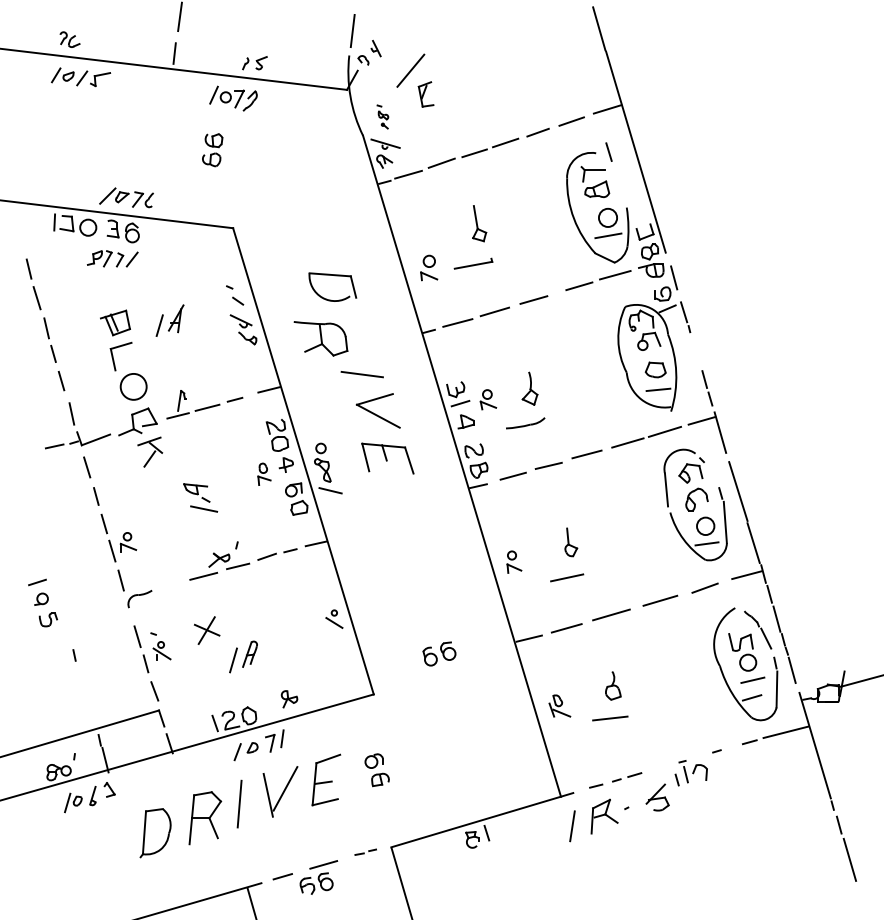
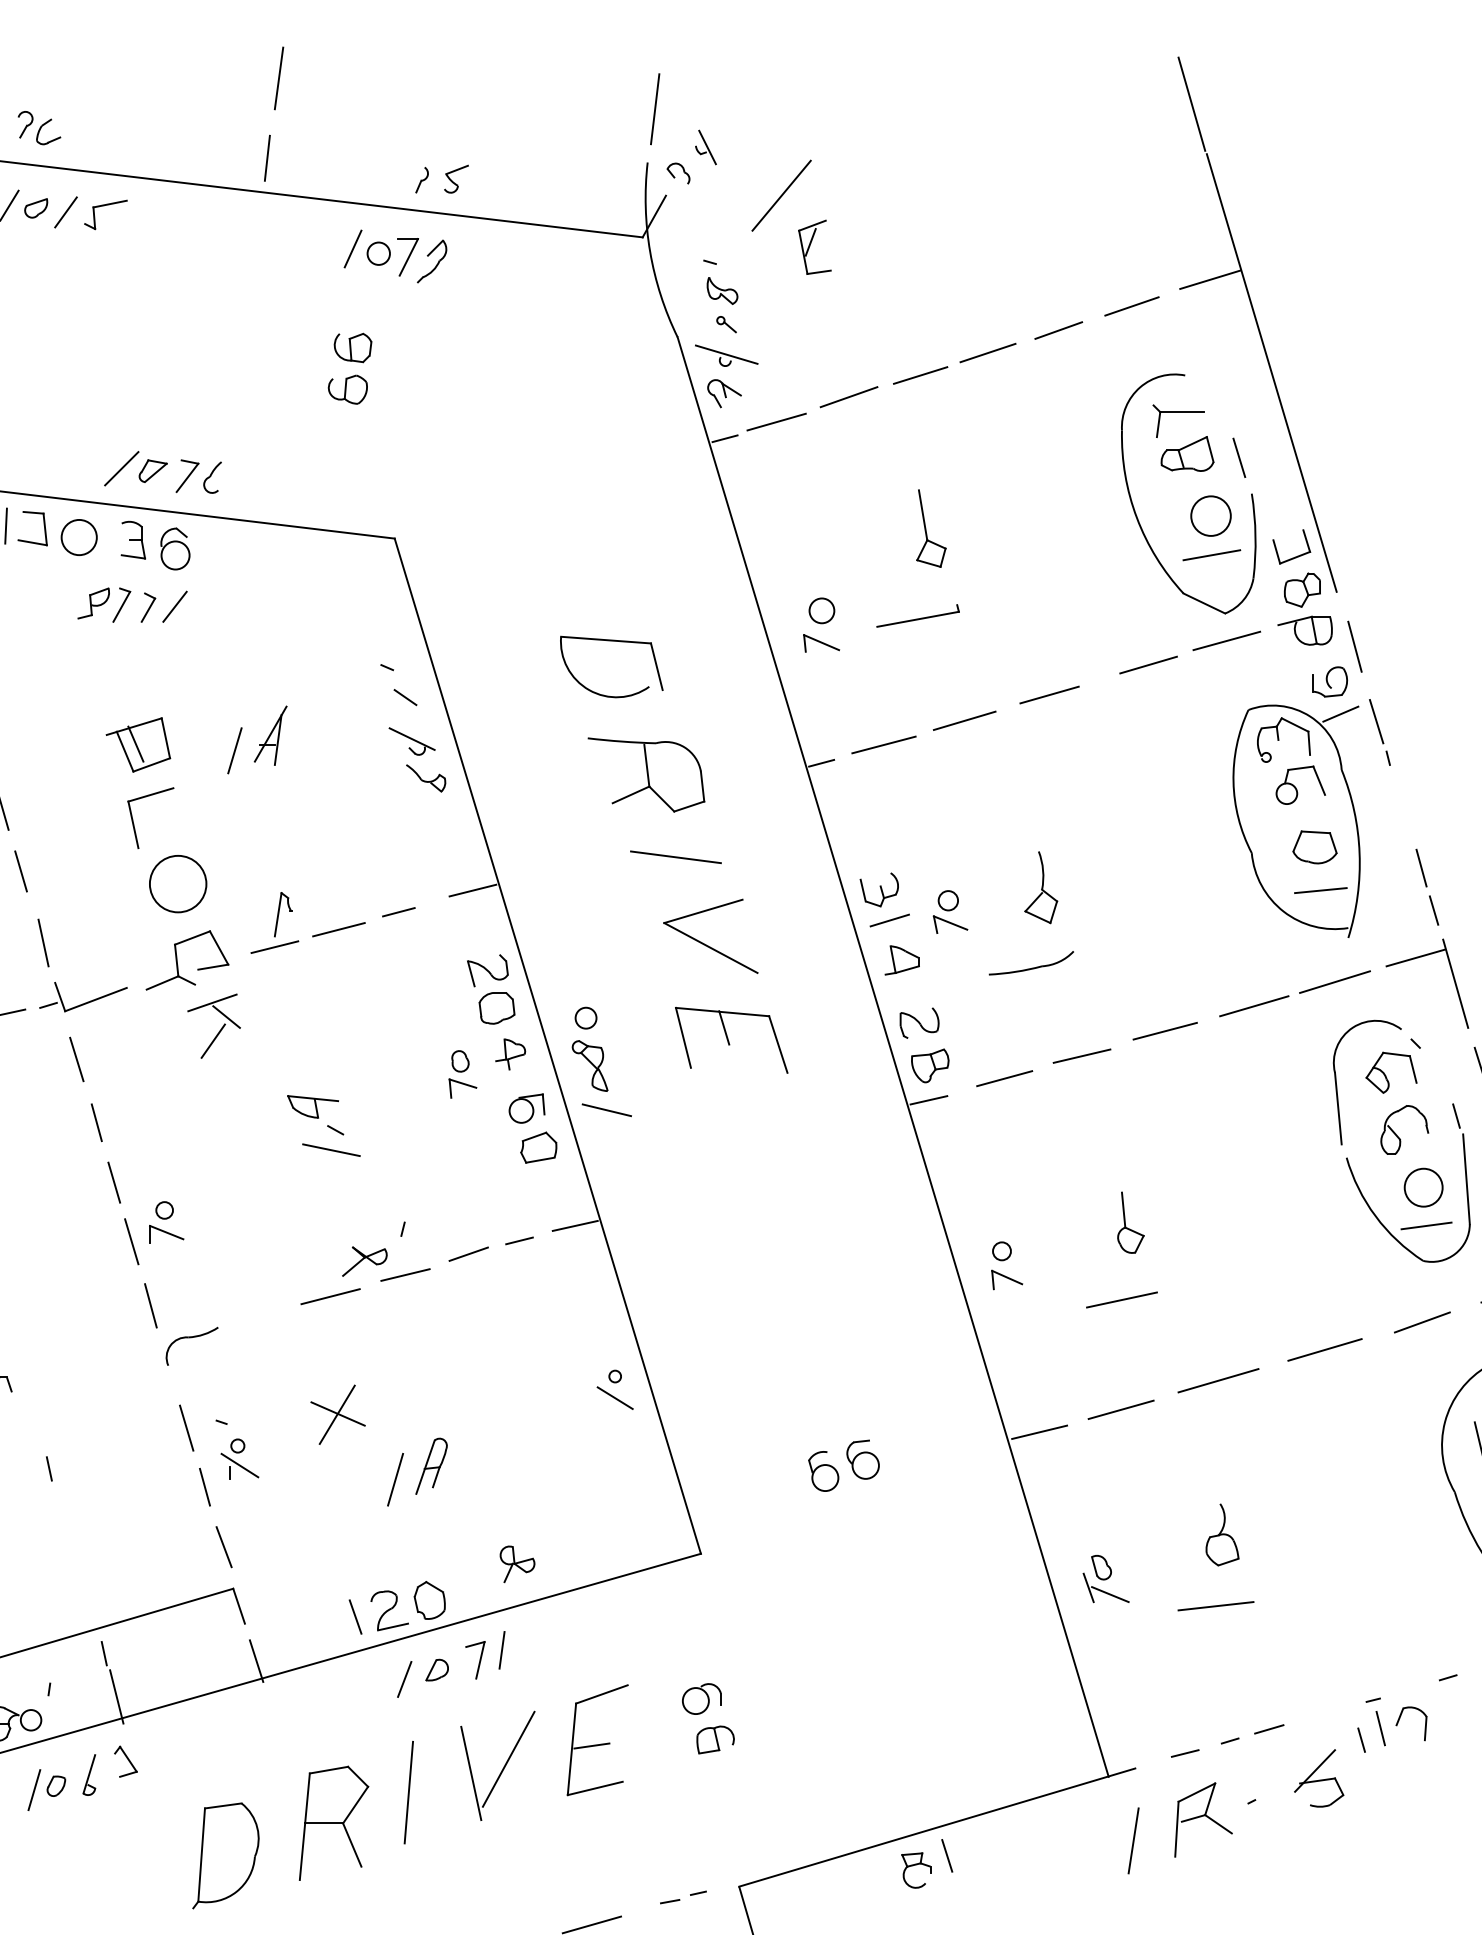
part: (382, 116) -> (719, 295), size x1.43
line: (608, 151) -> (1238, 456), moved
part: (320, 338) -> (645, 774), moved

